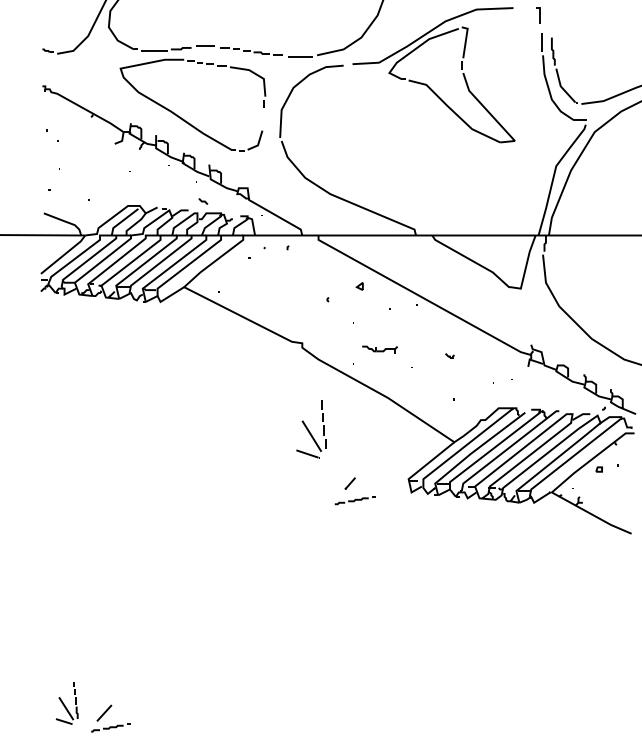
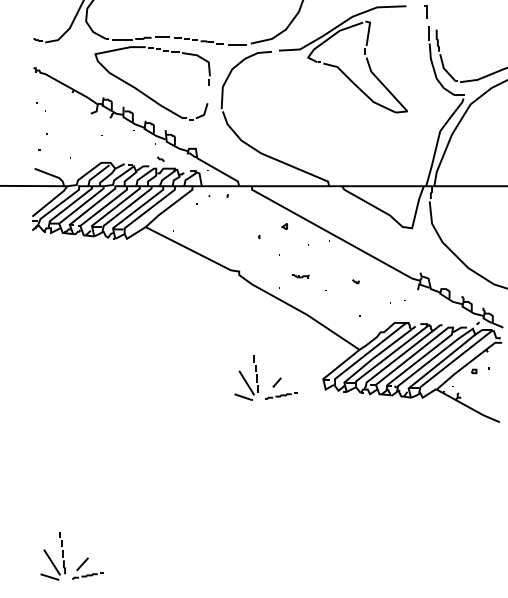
part: (379, 349) -> (300, 276), size x0.62
part: (311, 429) -> (246, 377), moved
part: (66, 703) -> (52, 556), size x1.43

